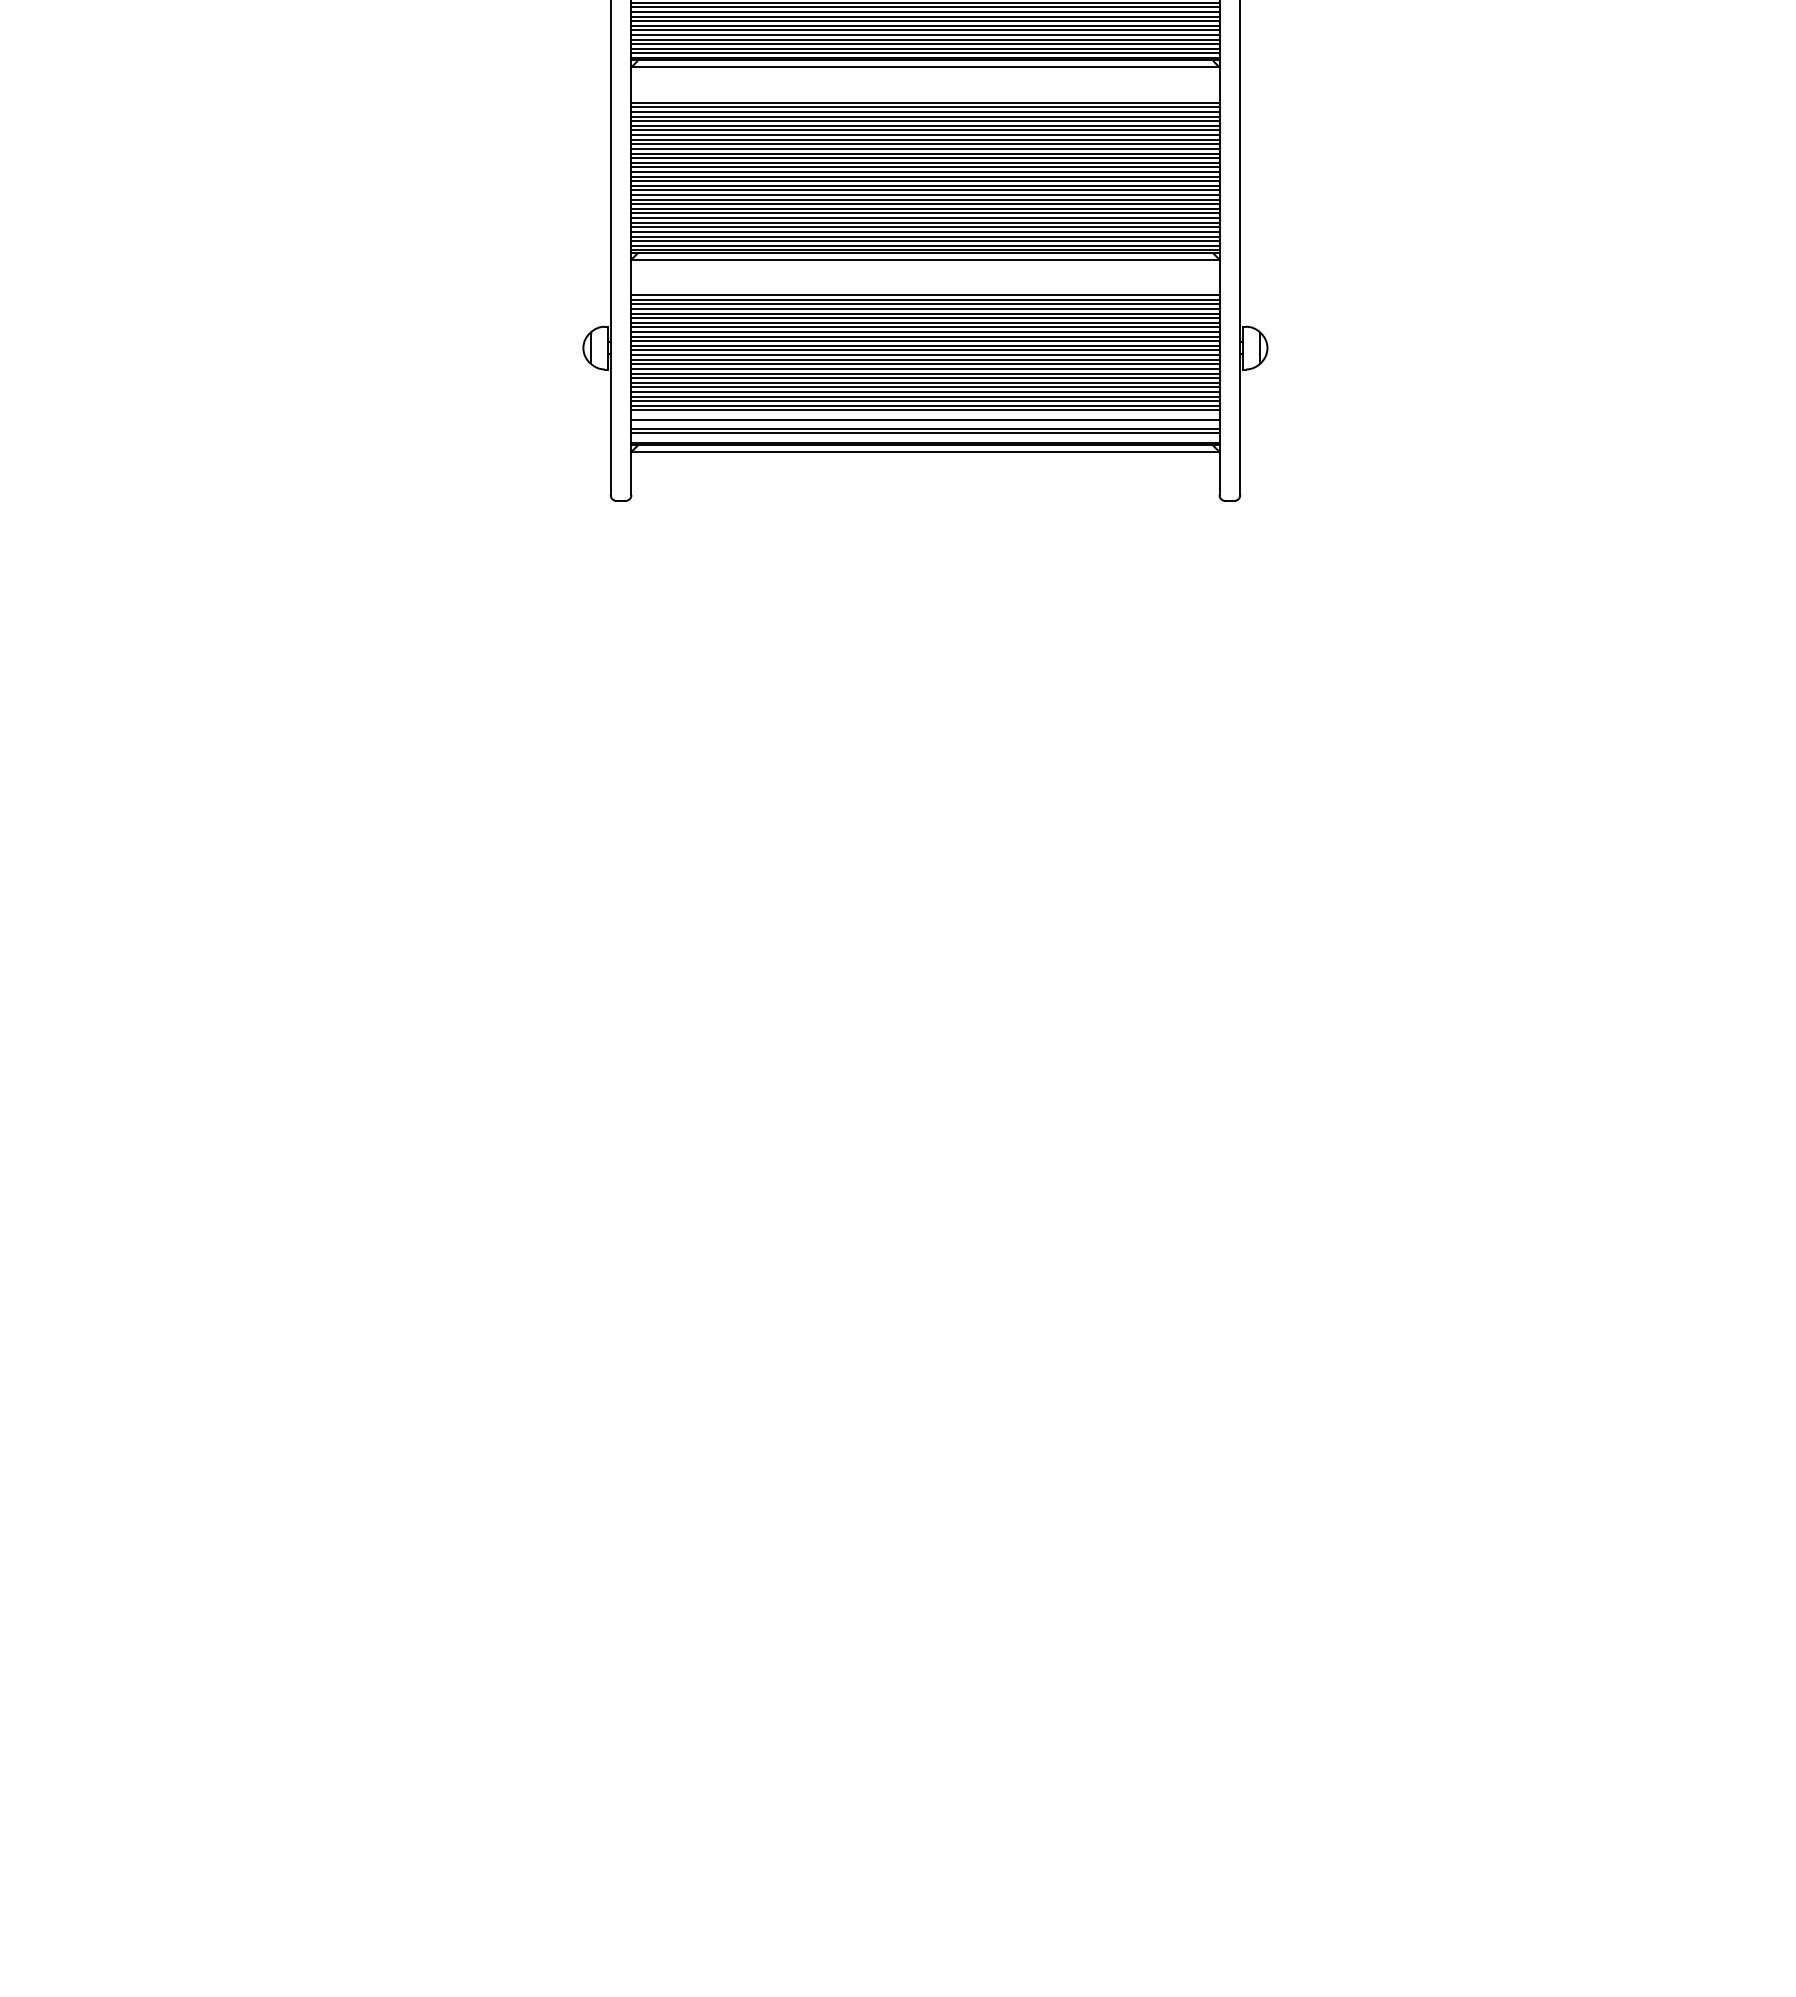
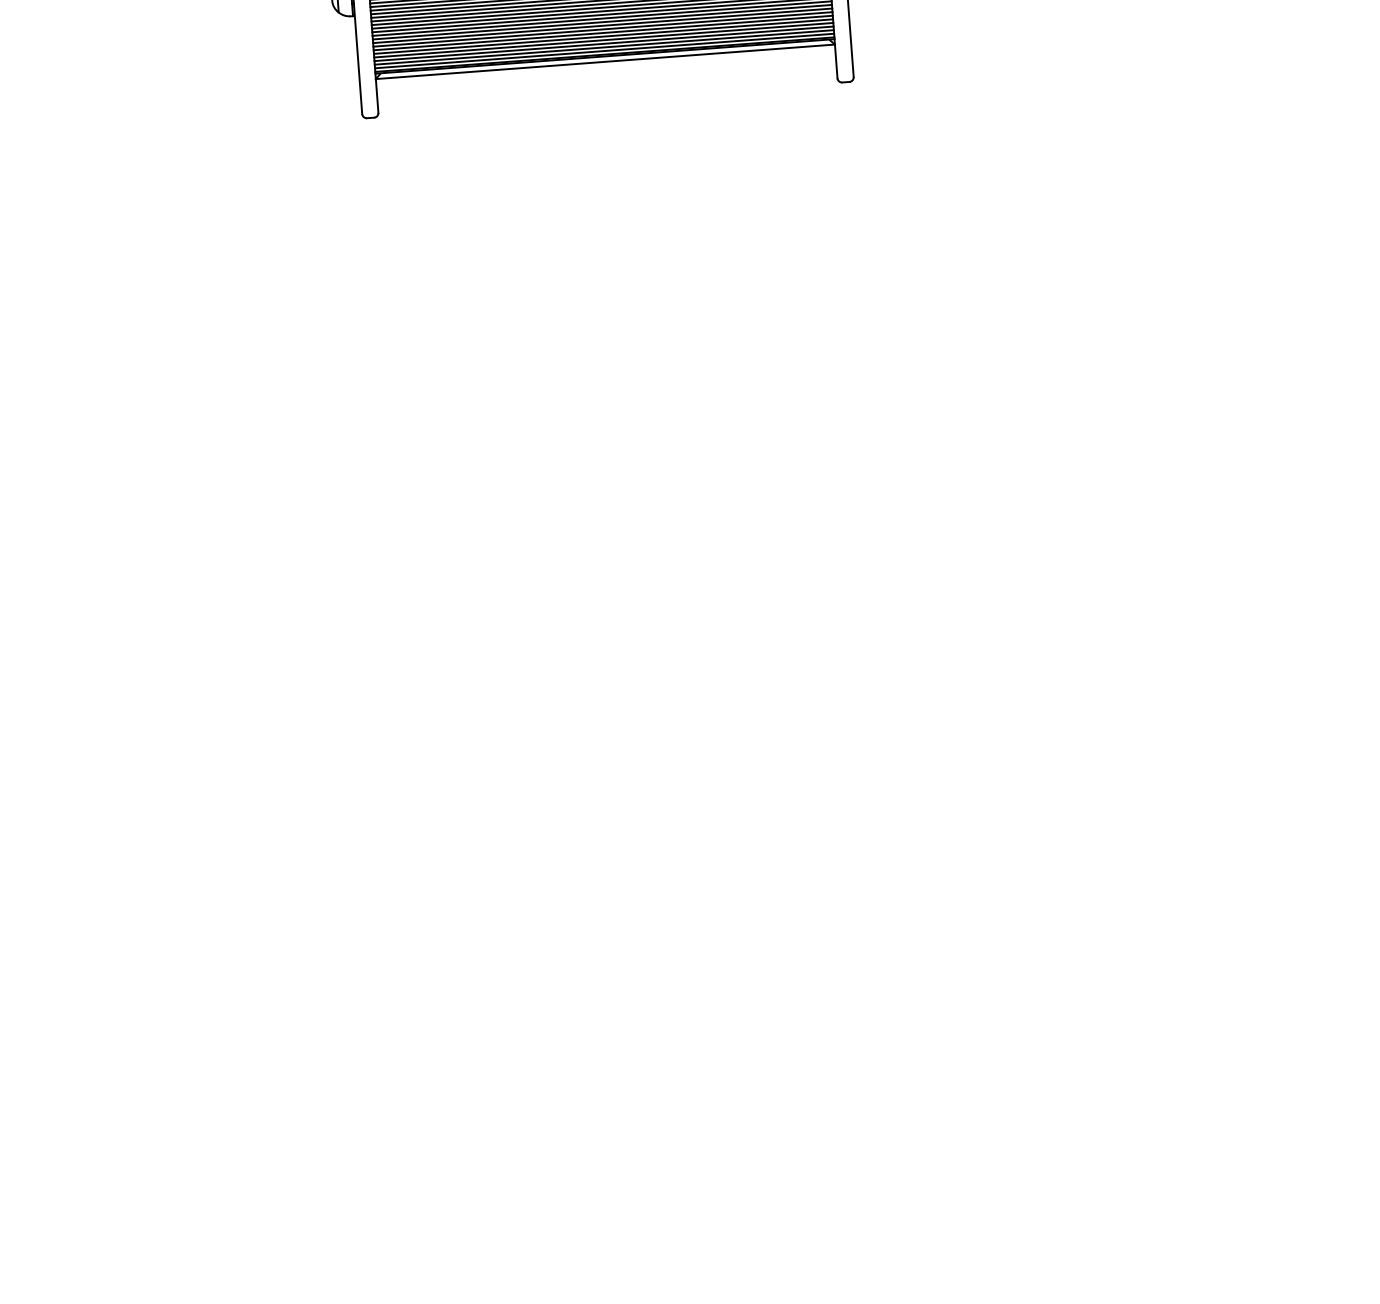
line: (925, 415) -> (603, 33), added
line: (925, 424) -> (603, 40), added
line: (925, 438) -> (604, 51), added

